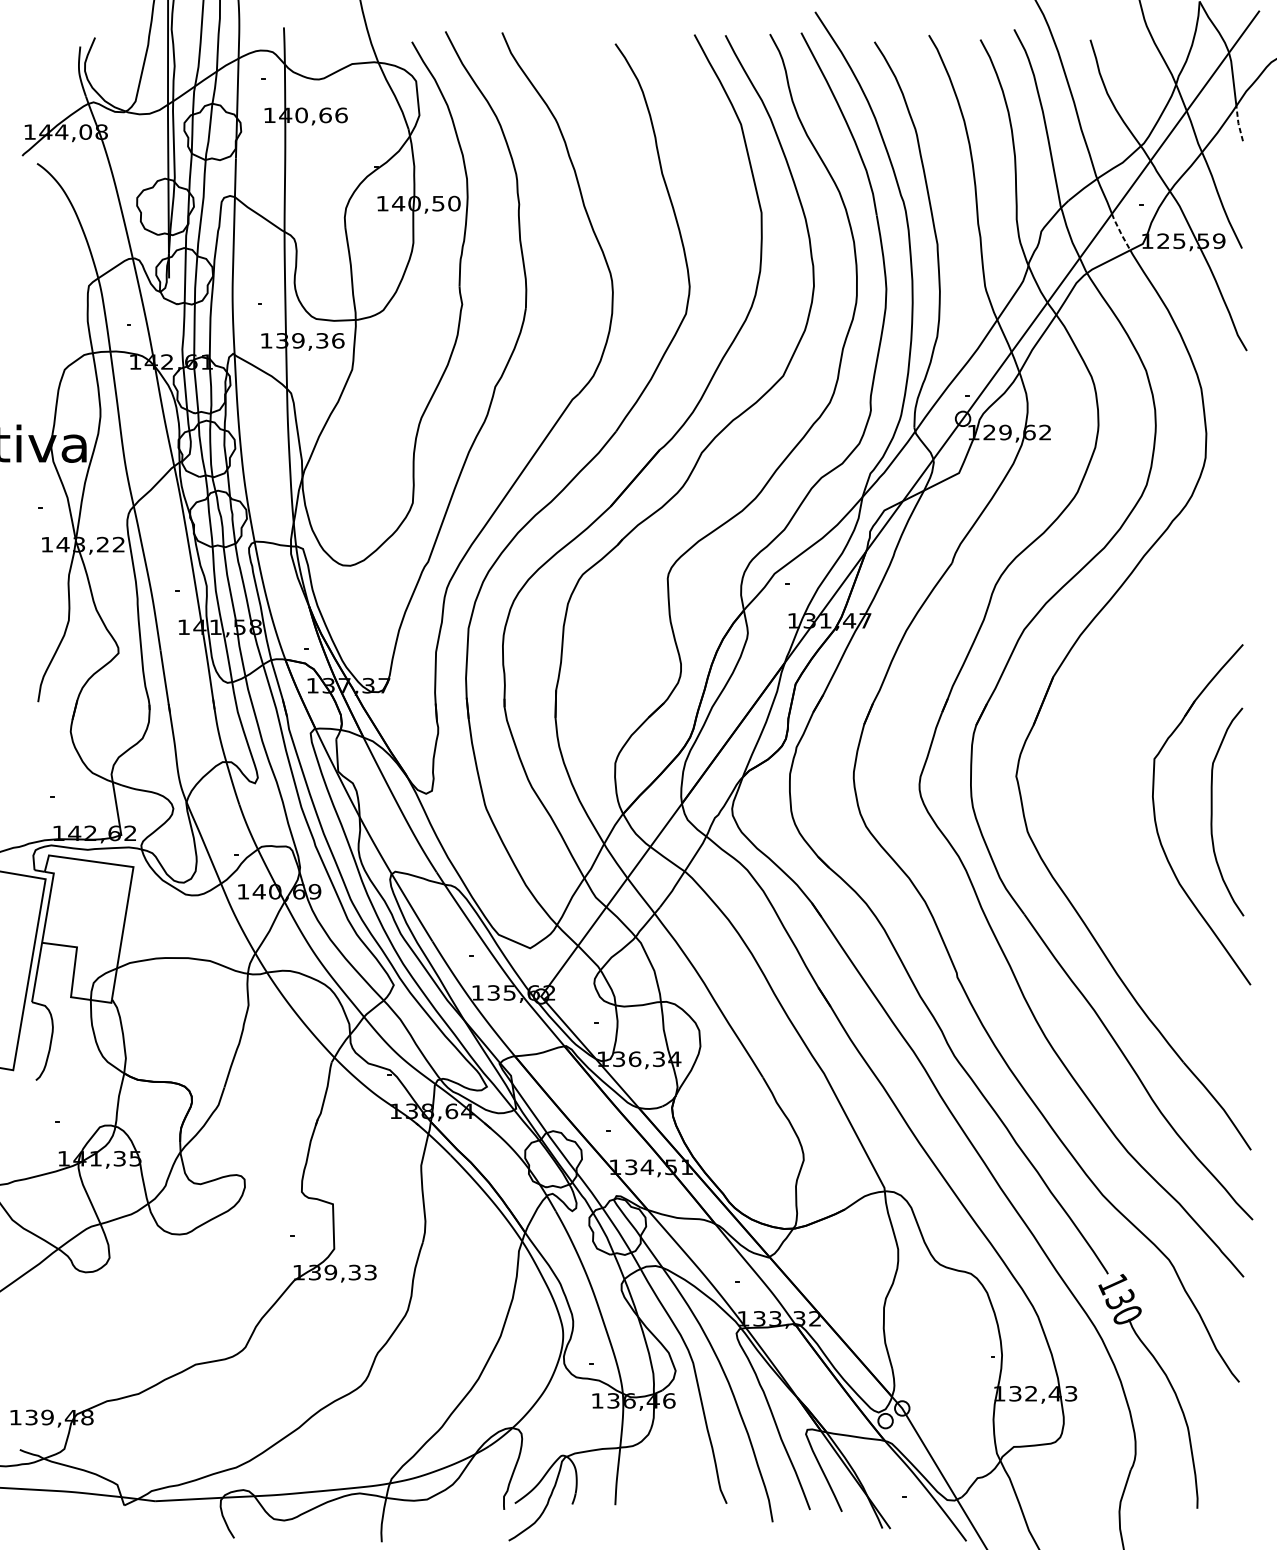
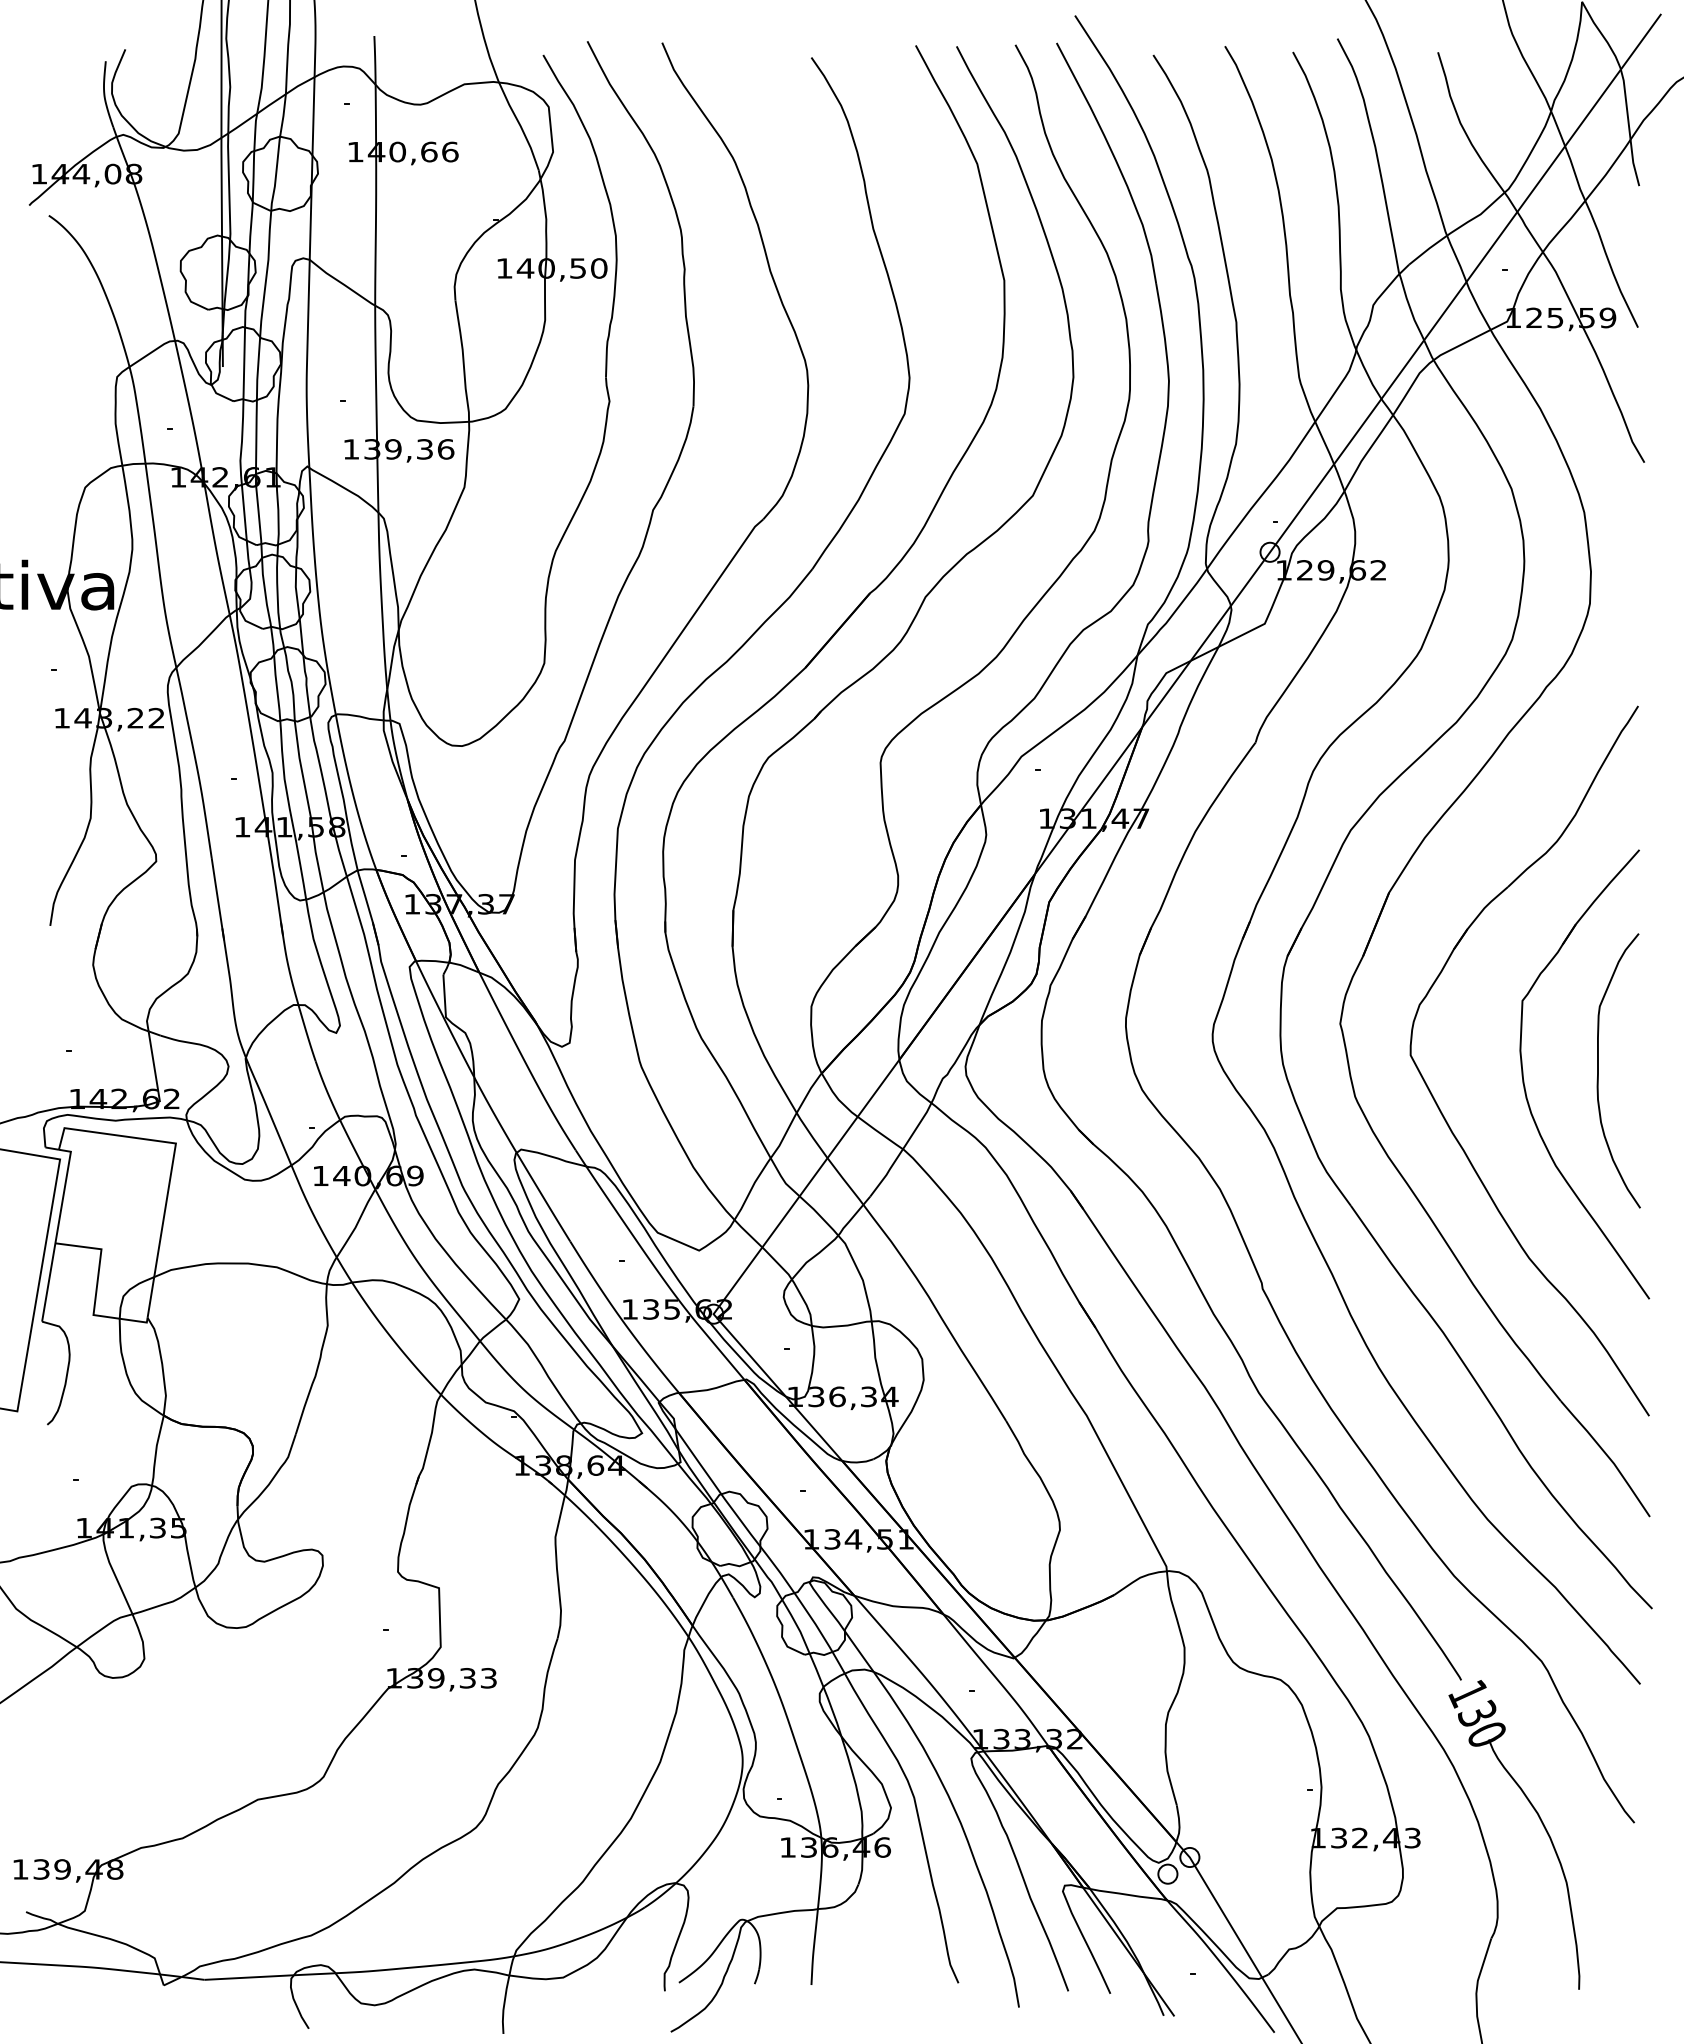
line: (1238, 123) -> (1633, 162), dashed -> solid
line: (1120, 232) -> (1477, 306), dashed -> solid
part: (1092, 840) -> (1440, 1108), added

